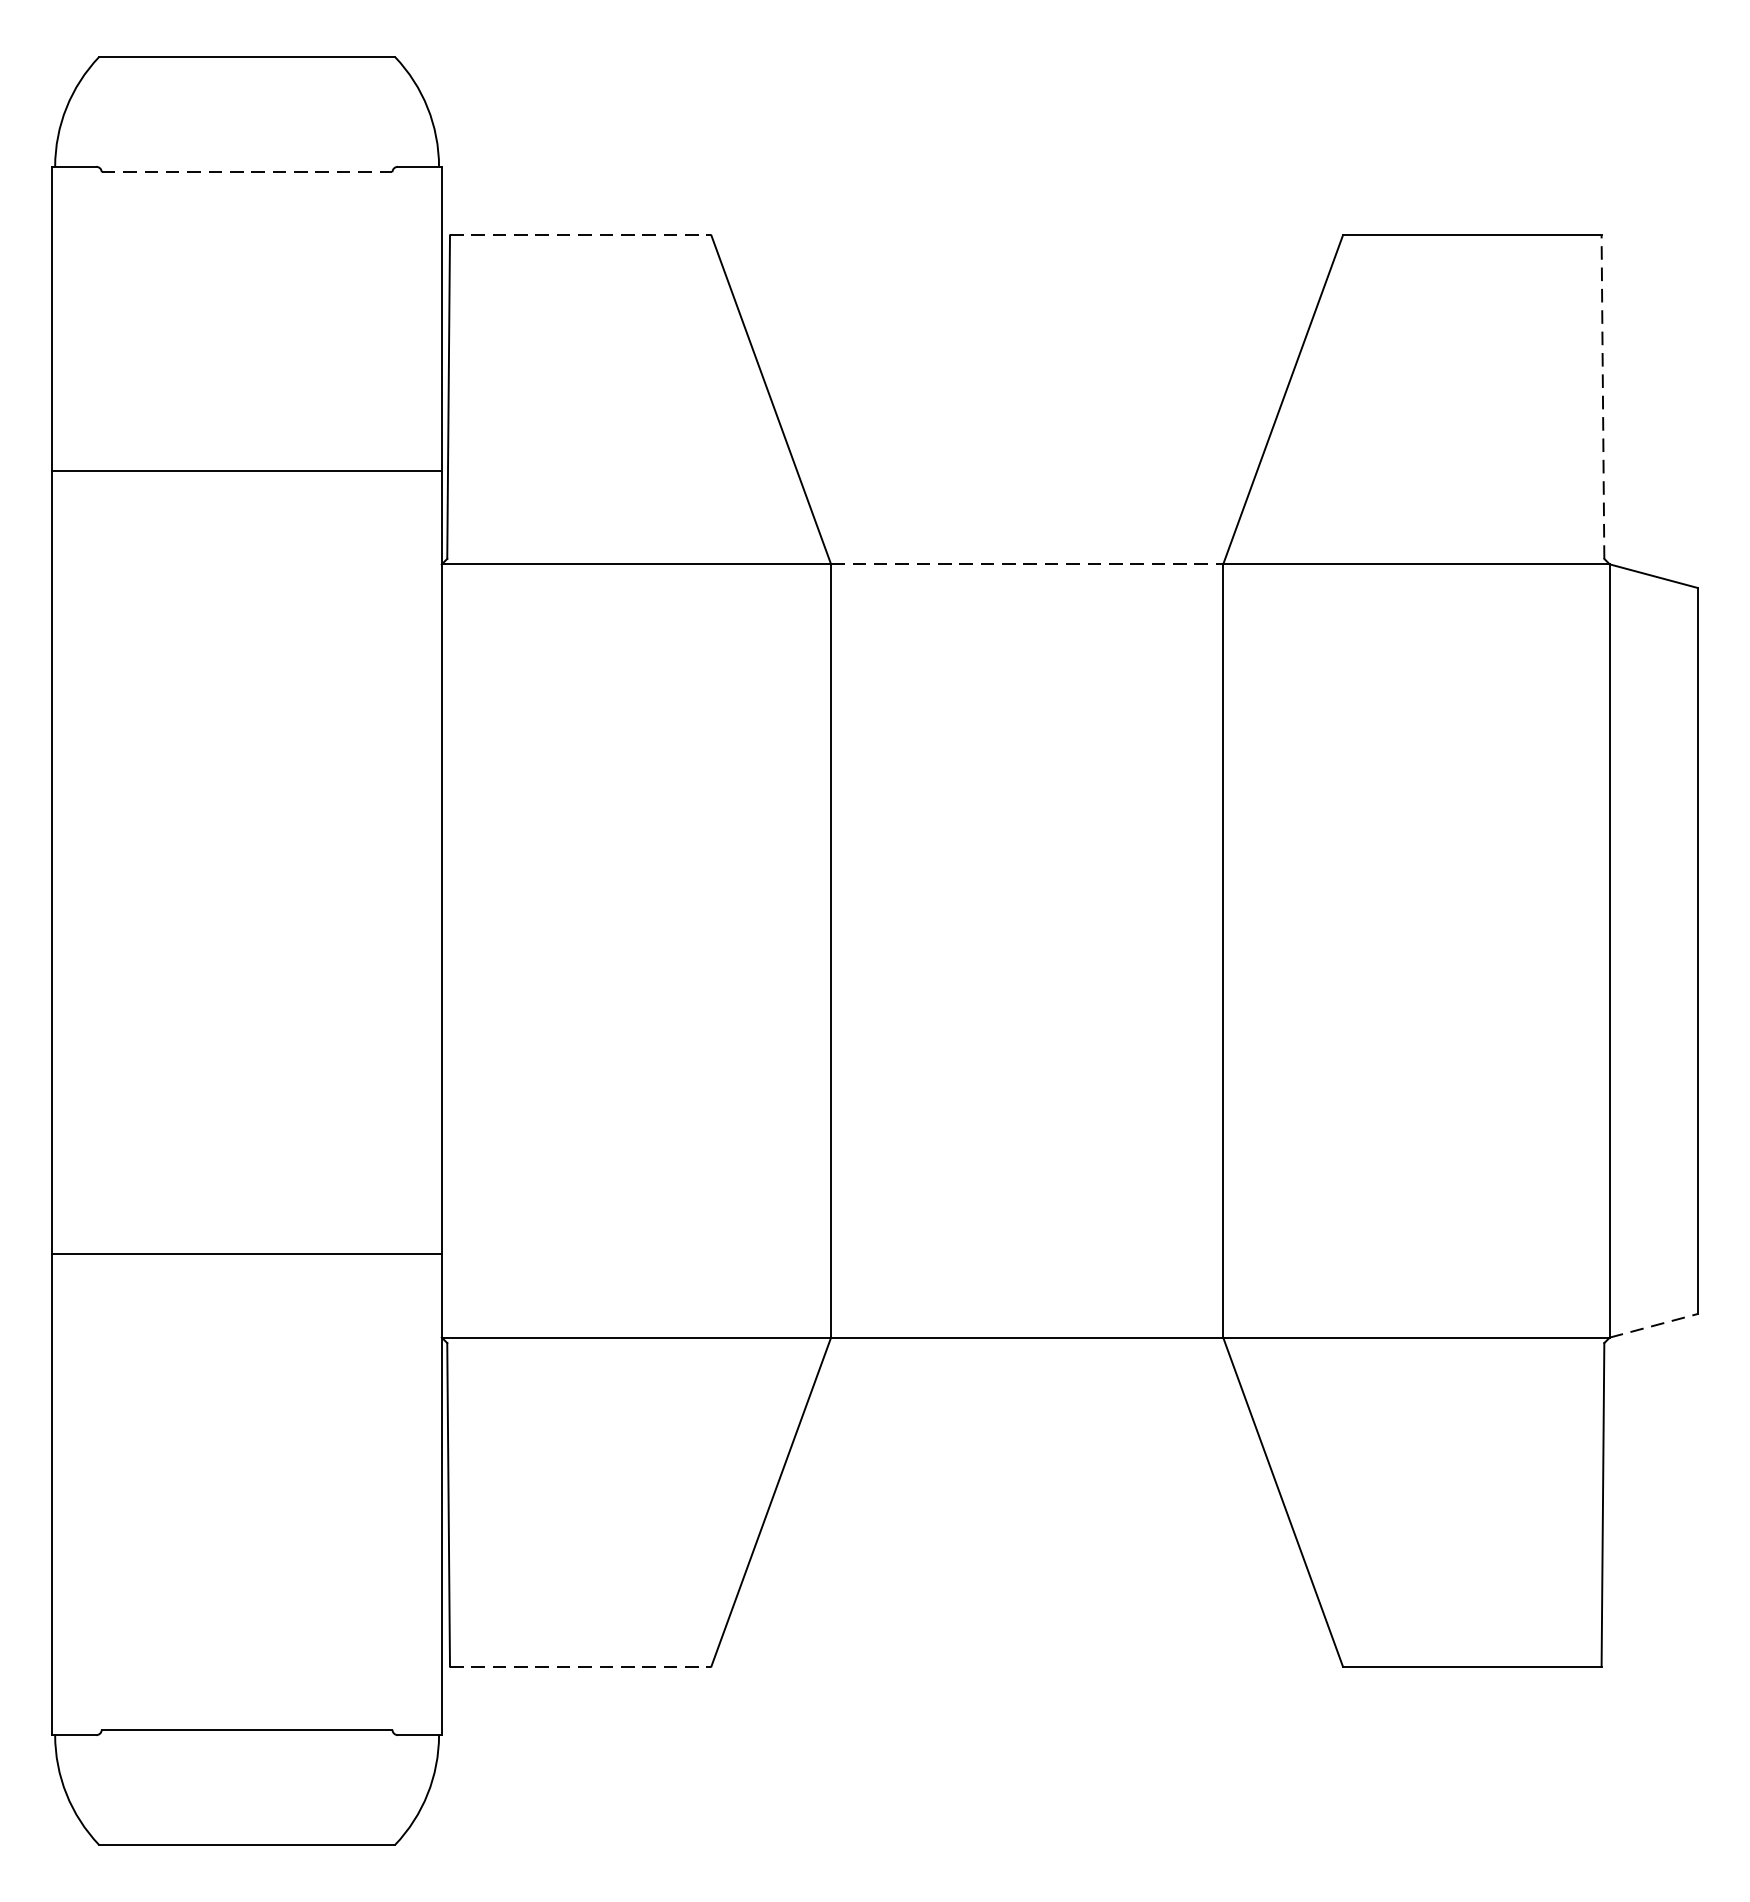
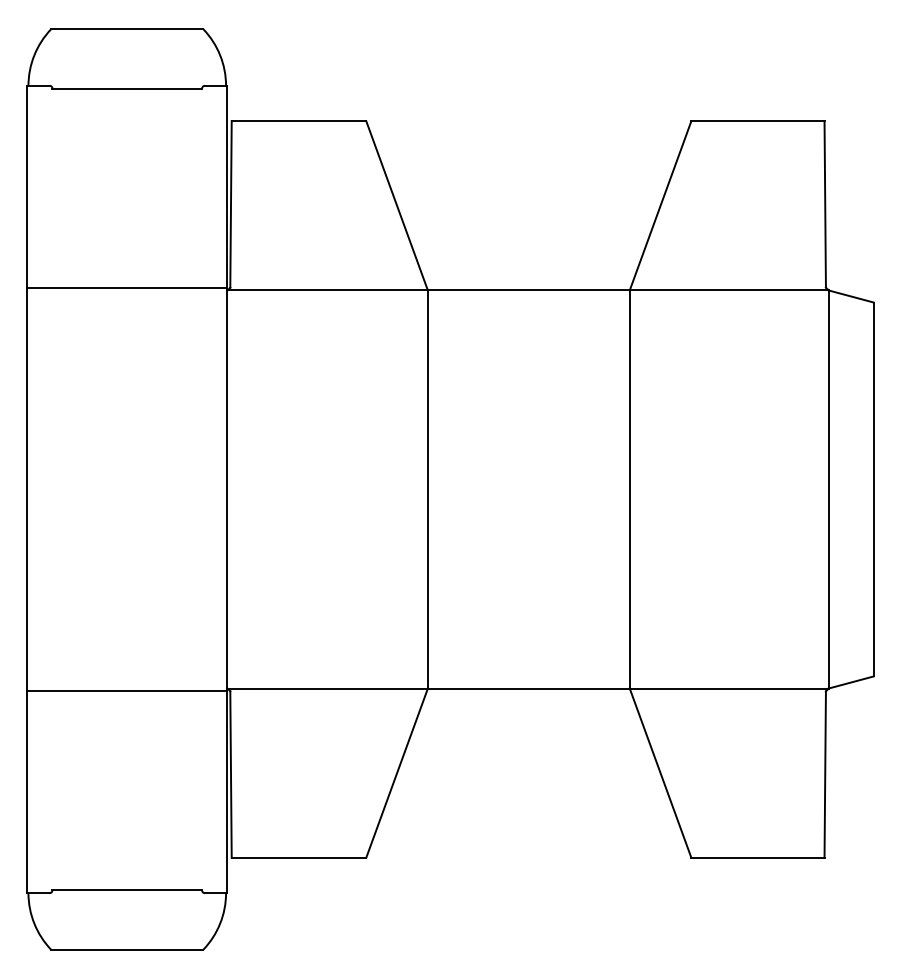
line: (247, 172) -> (127, 88), dashed -> solid
line: (581, 236) -> (299, 121), dashed -> solid
line: (1603, 395) -> (825, 203), dashed -> solid
line: (247, 471) -> (127, 287), moved
line: (1026, 564) -> (528, 290), dashed -> solid
line: (247, 1254) -> (127, 691), moved
line: (1653, 1325) -> (851, 682), dashed -> solid
line: (581, 1665) -> (299, 857), dashed -> solid

